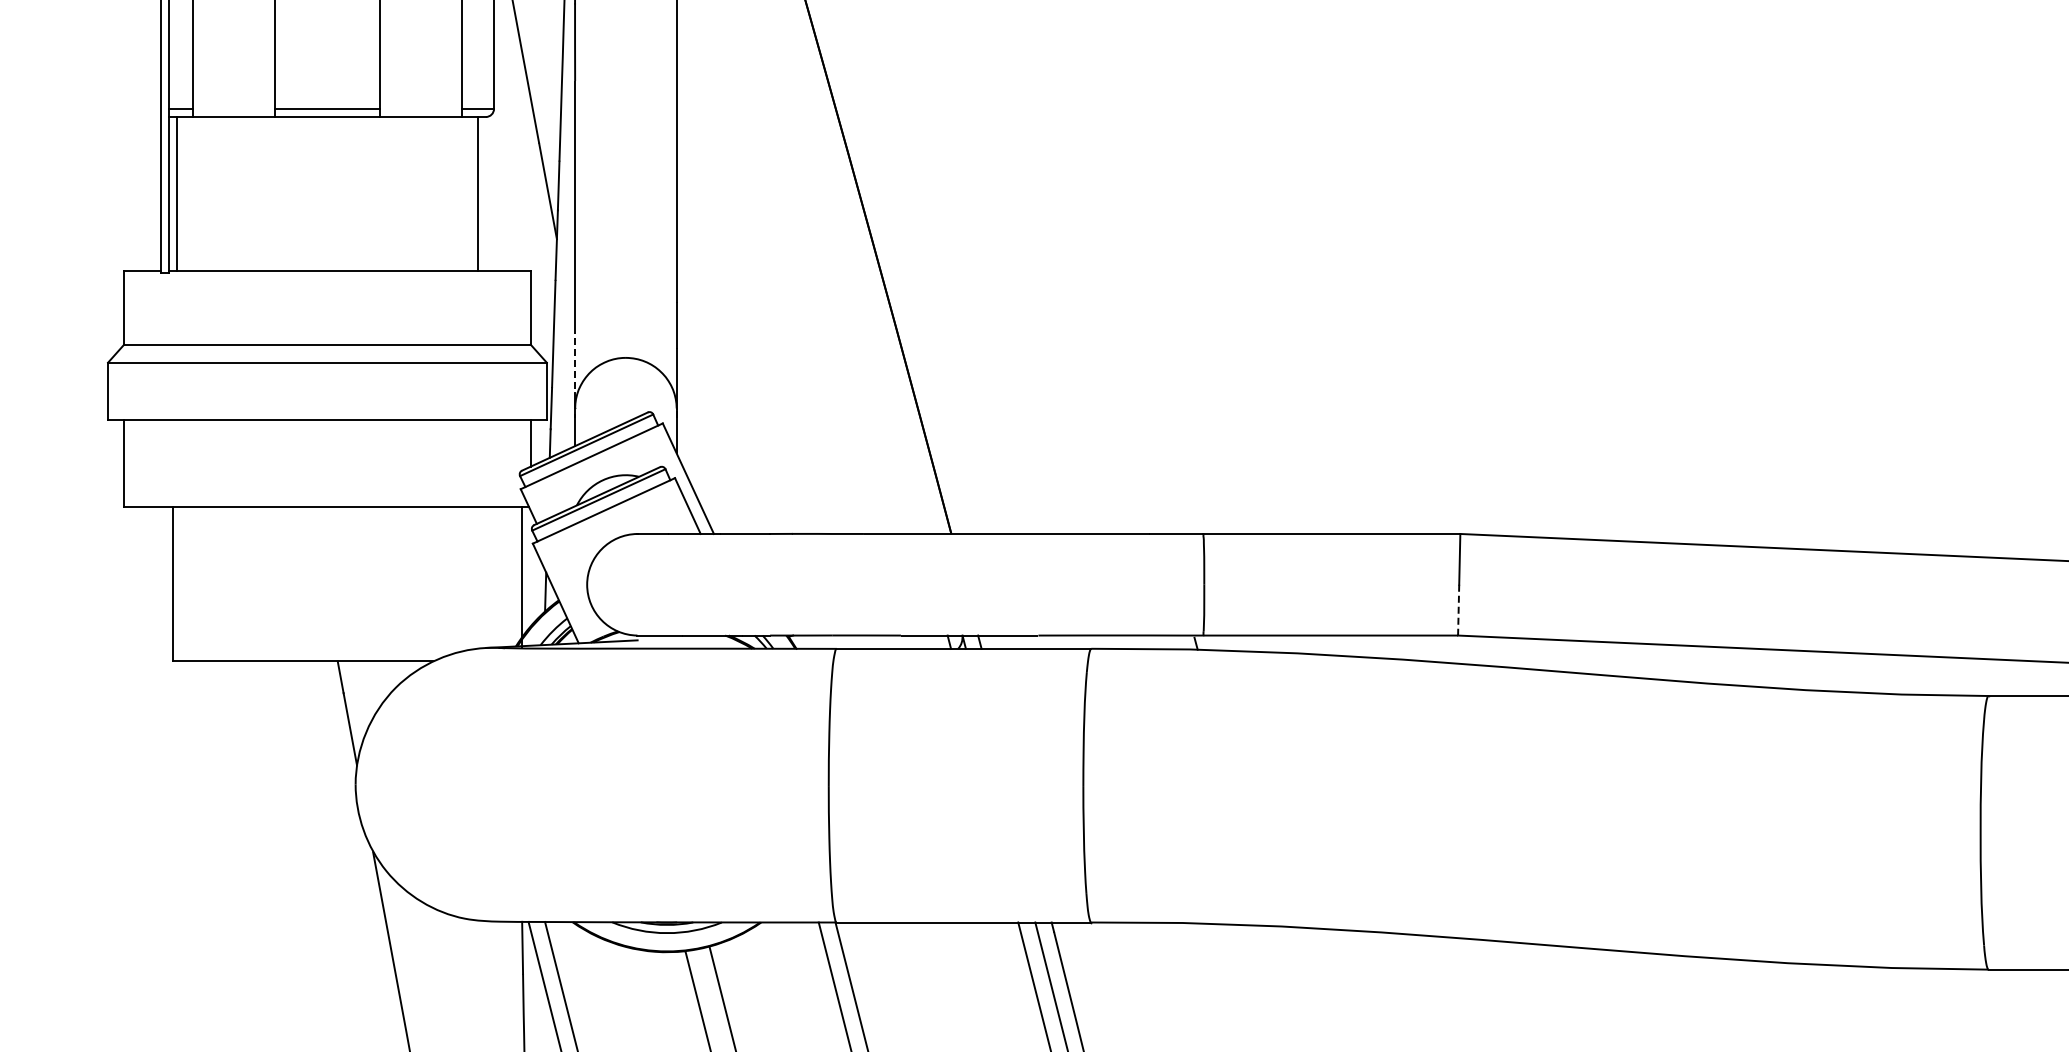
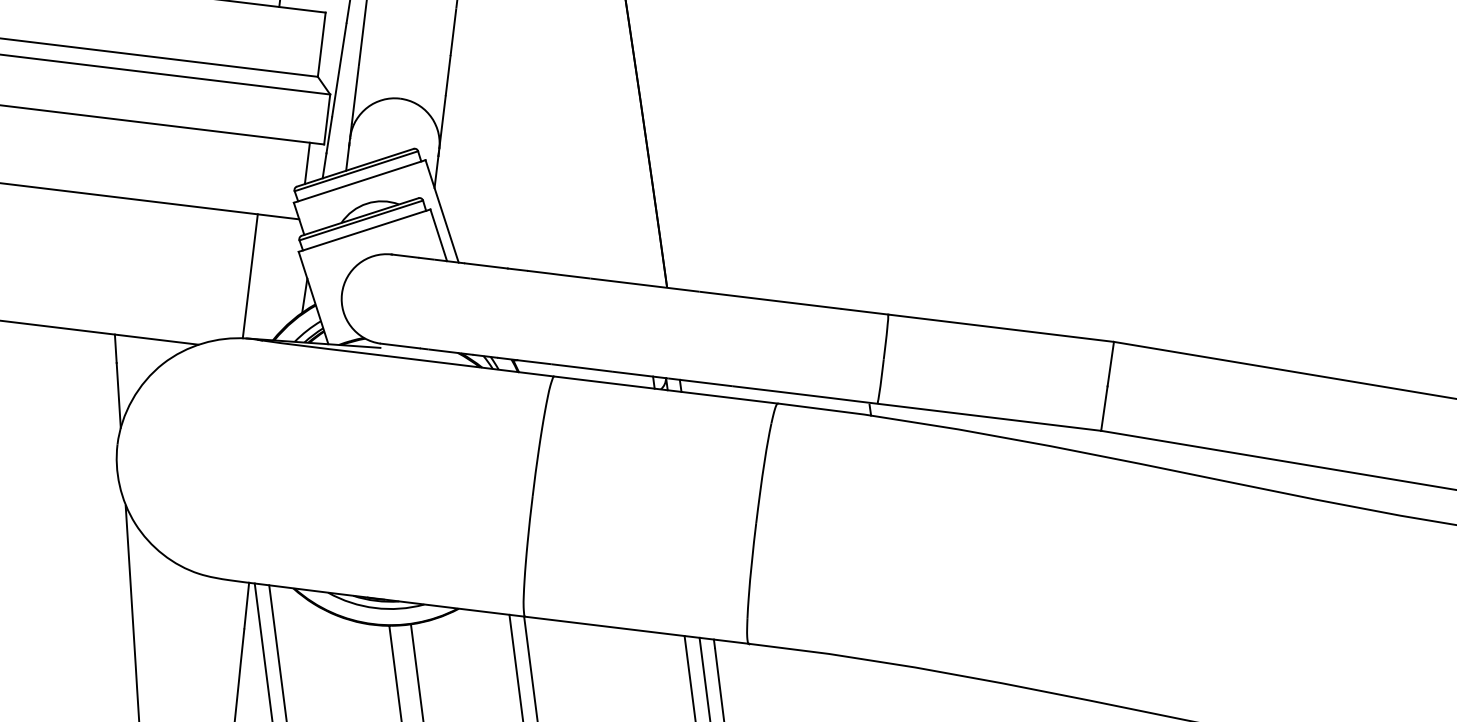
line: (575, 361) -> (355, 96), dashed -> solid
line: (521, 577) -> (250, 276), moved
line: (1458, 610) -> (1104, 408), dashed -> solid

